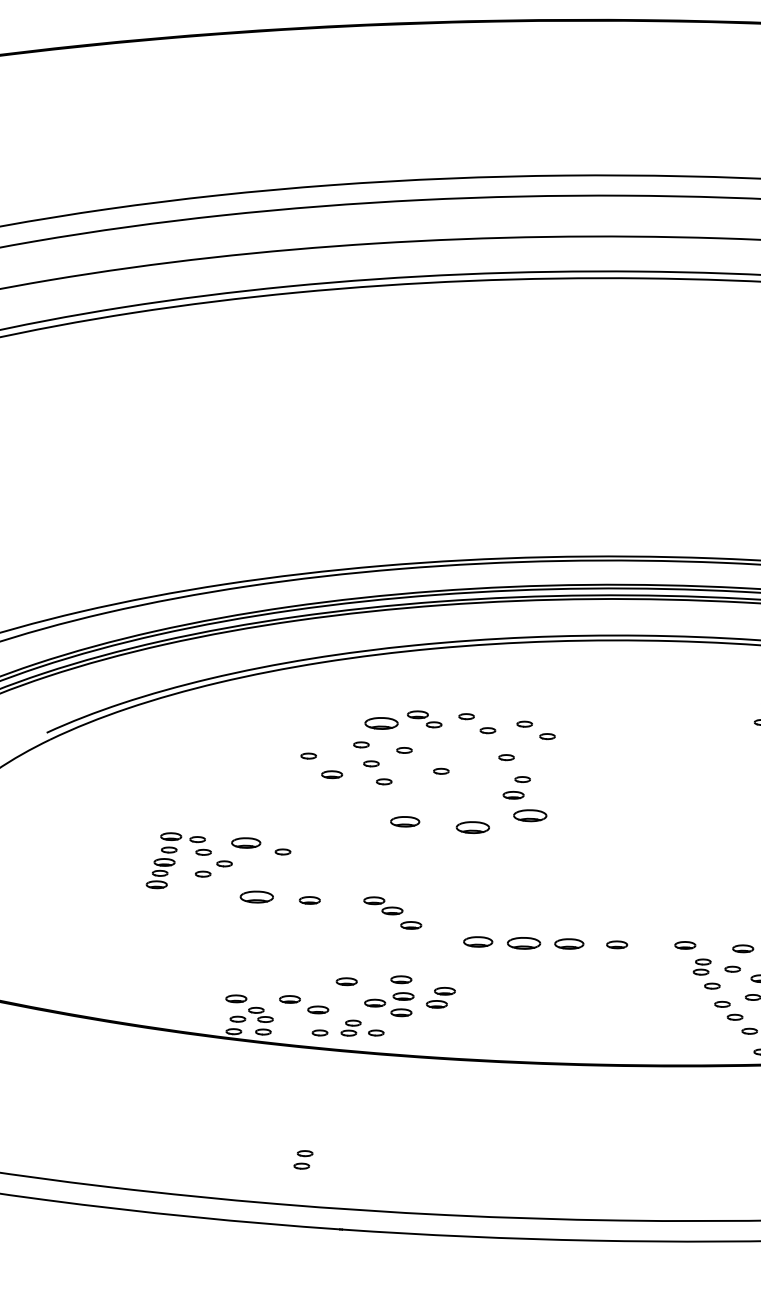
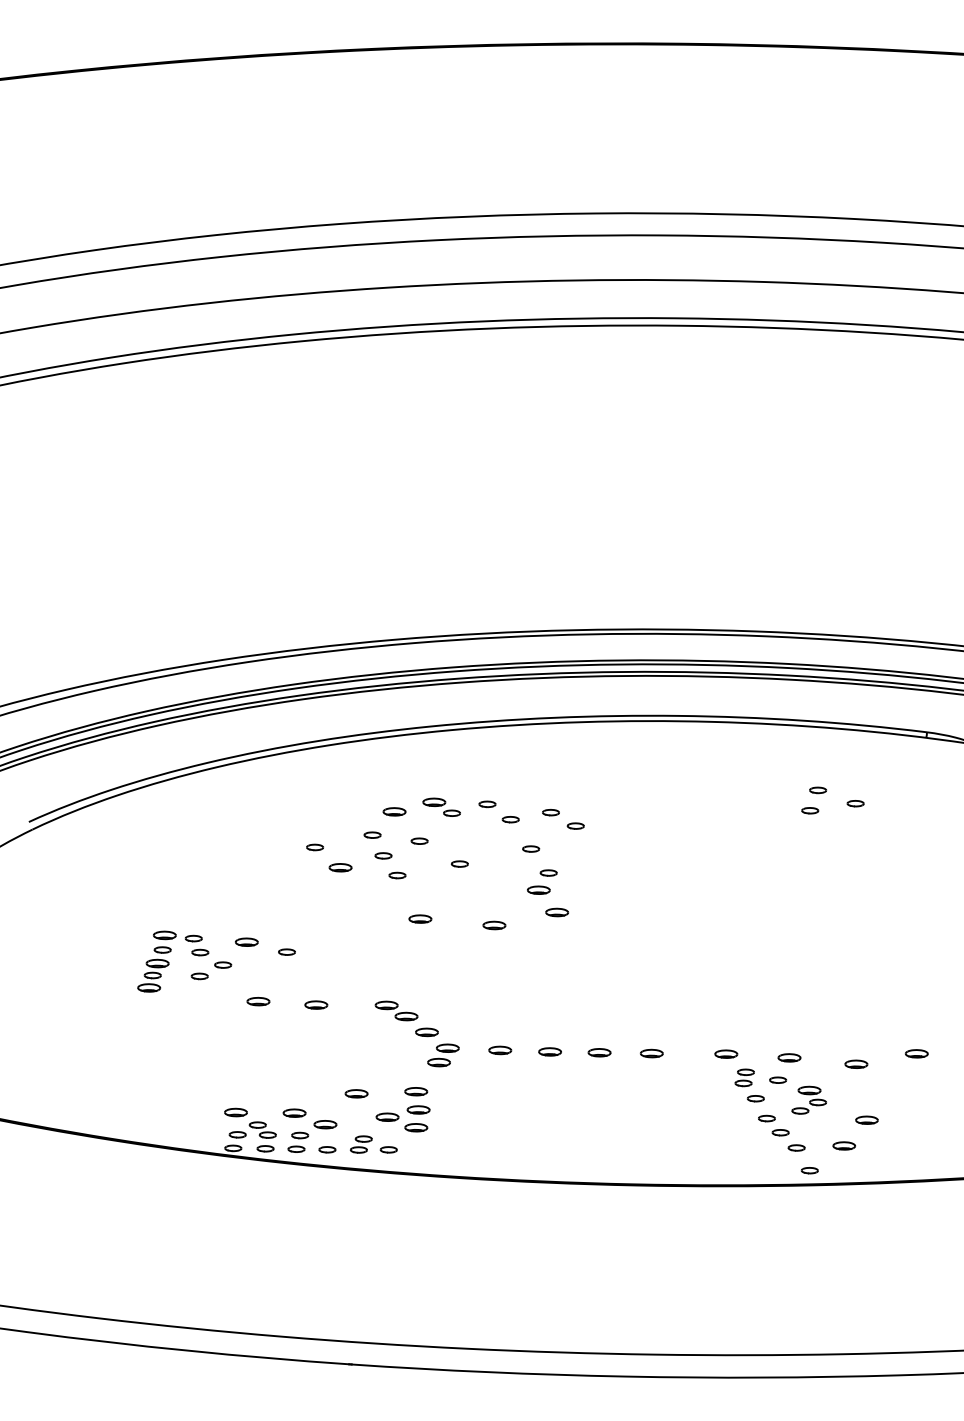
part: (381, 723) -> (394, 811), size x0.62
part: (530, 815) -> (557, 912), size x0.62
part: (405, 821) -> (420, 918), size x0.71
part: (473, 827) -> (494, 925), size x0.62
part: (245, 842) -> (246, 941), size x0.71
part: (256, 897) -> (258, 1001), size x0.62
part: (478, 942) -> (500, 1050), size x0.71
part: (523, 942) -> (549, 1051), size x0.62
part: (569, 943) -> (599, 1052), size x0.71
part: (440, 997) -> (443, 1055), moved
part: (303, 1159) -> (298, 1141), moved

